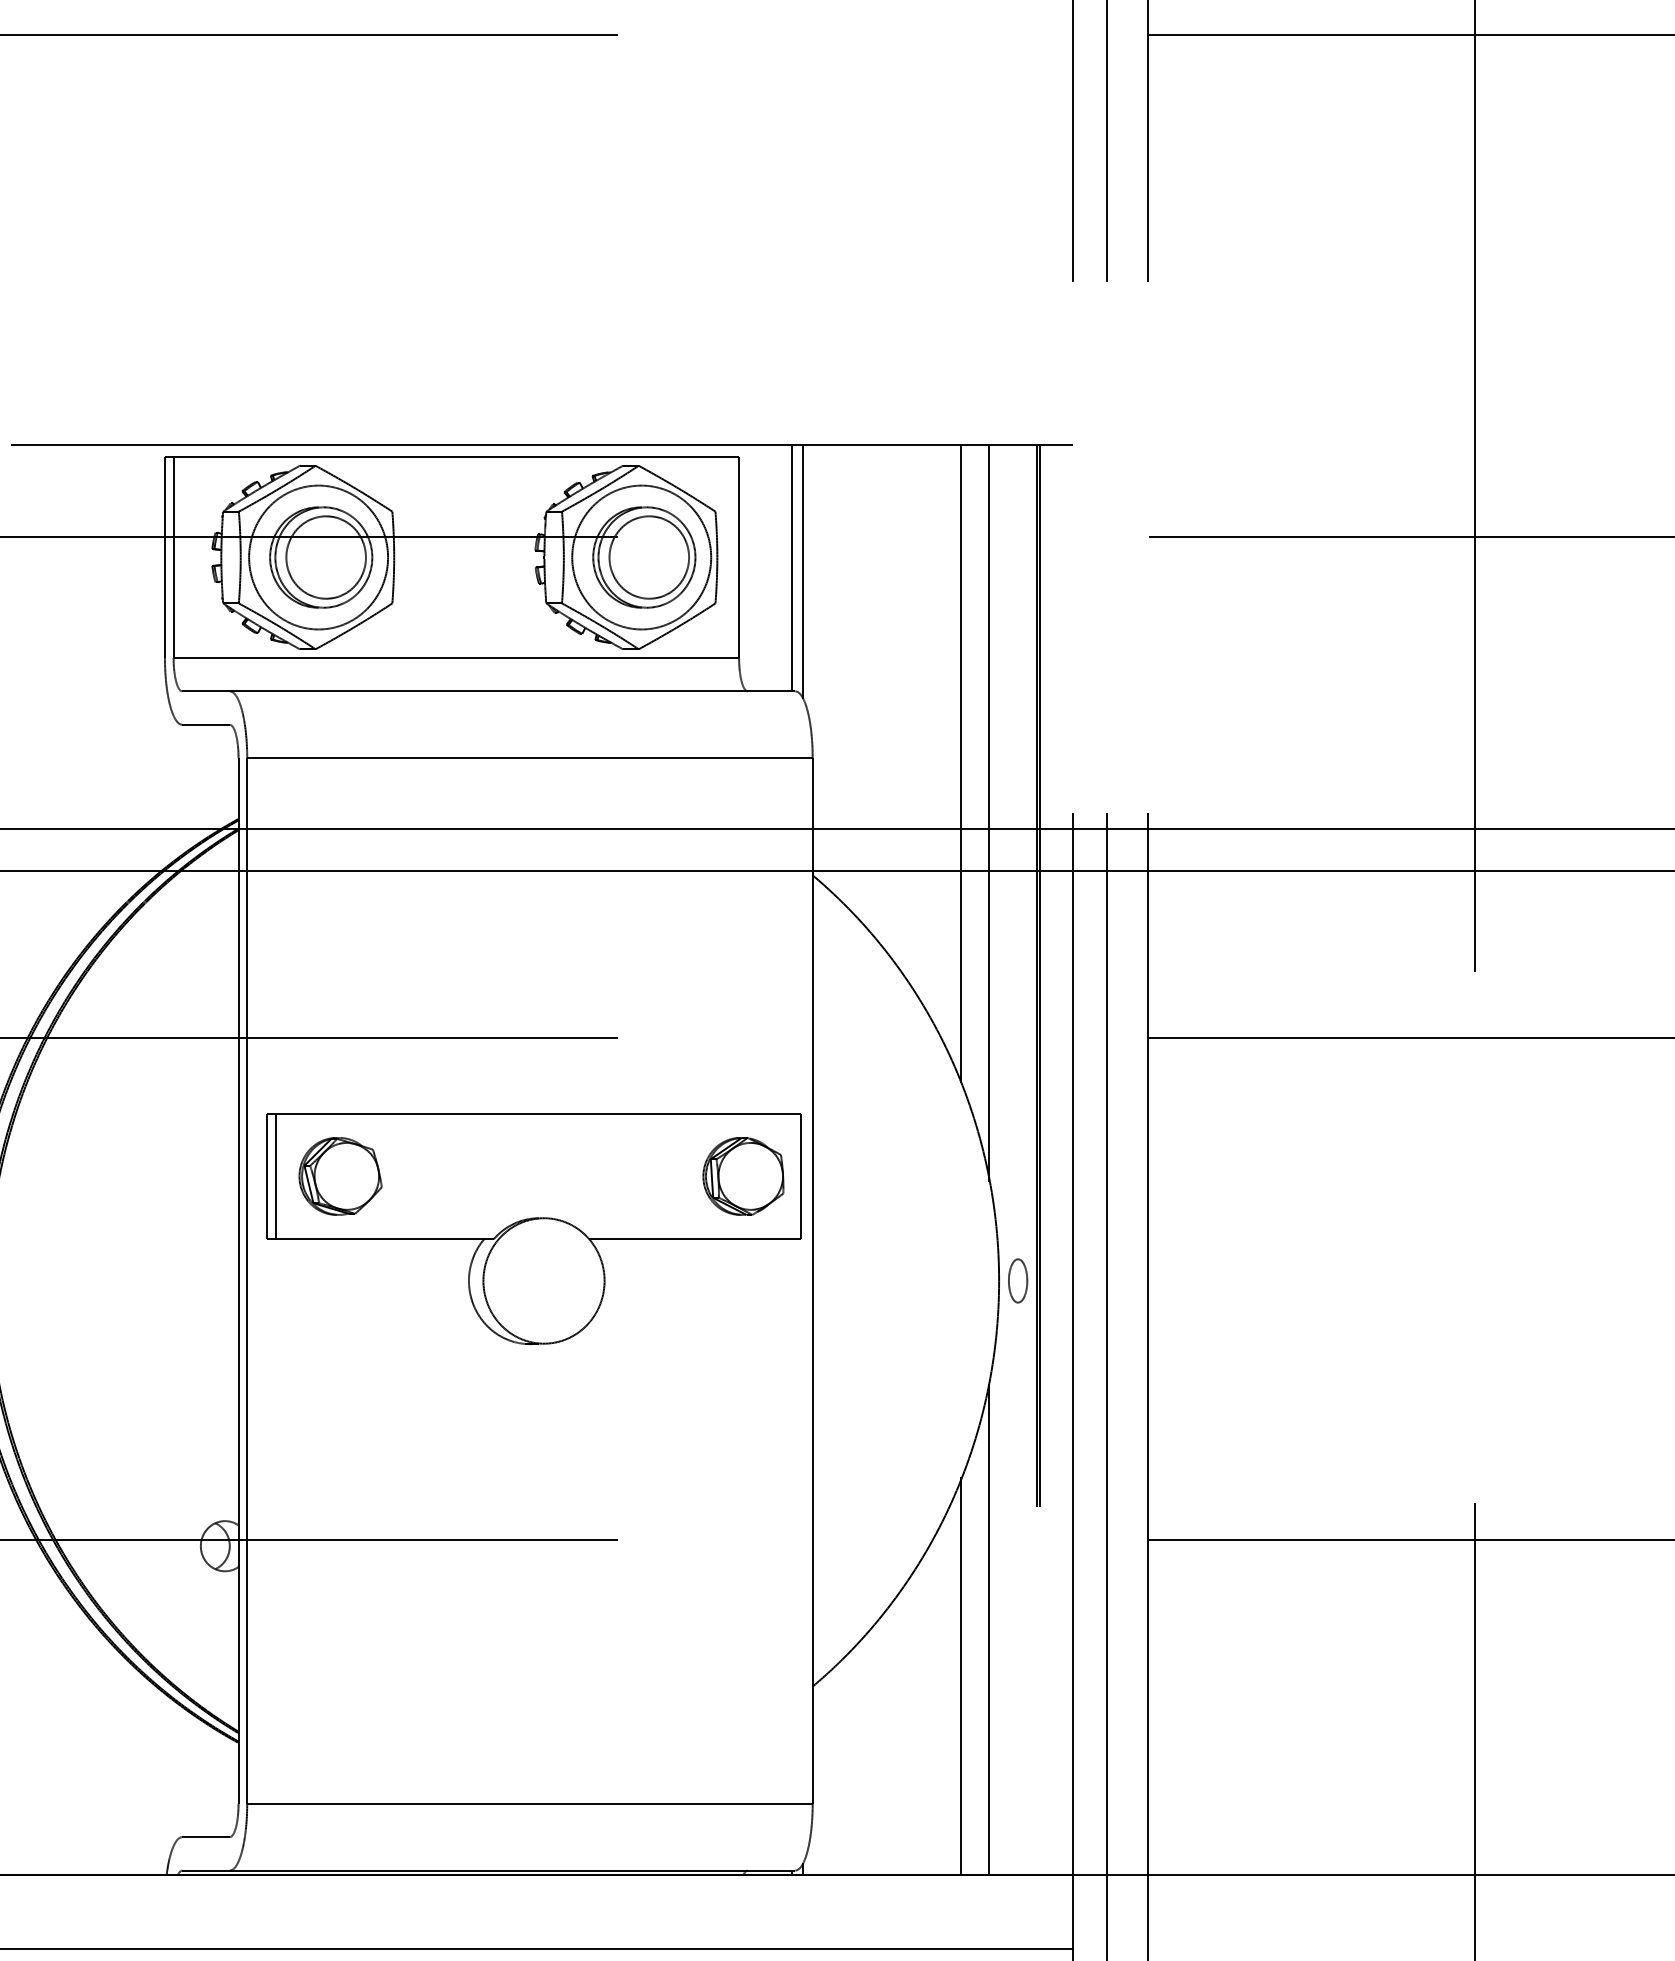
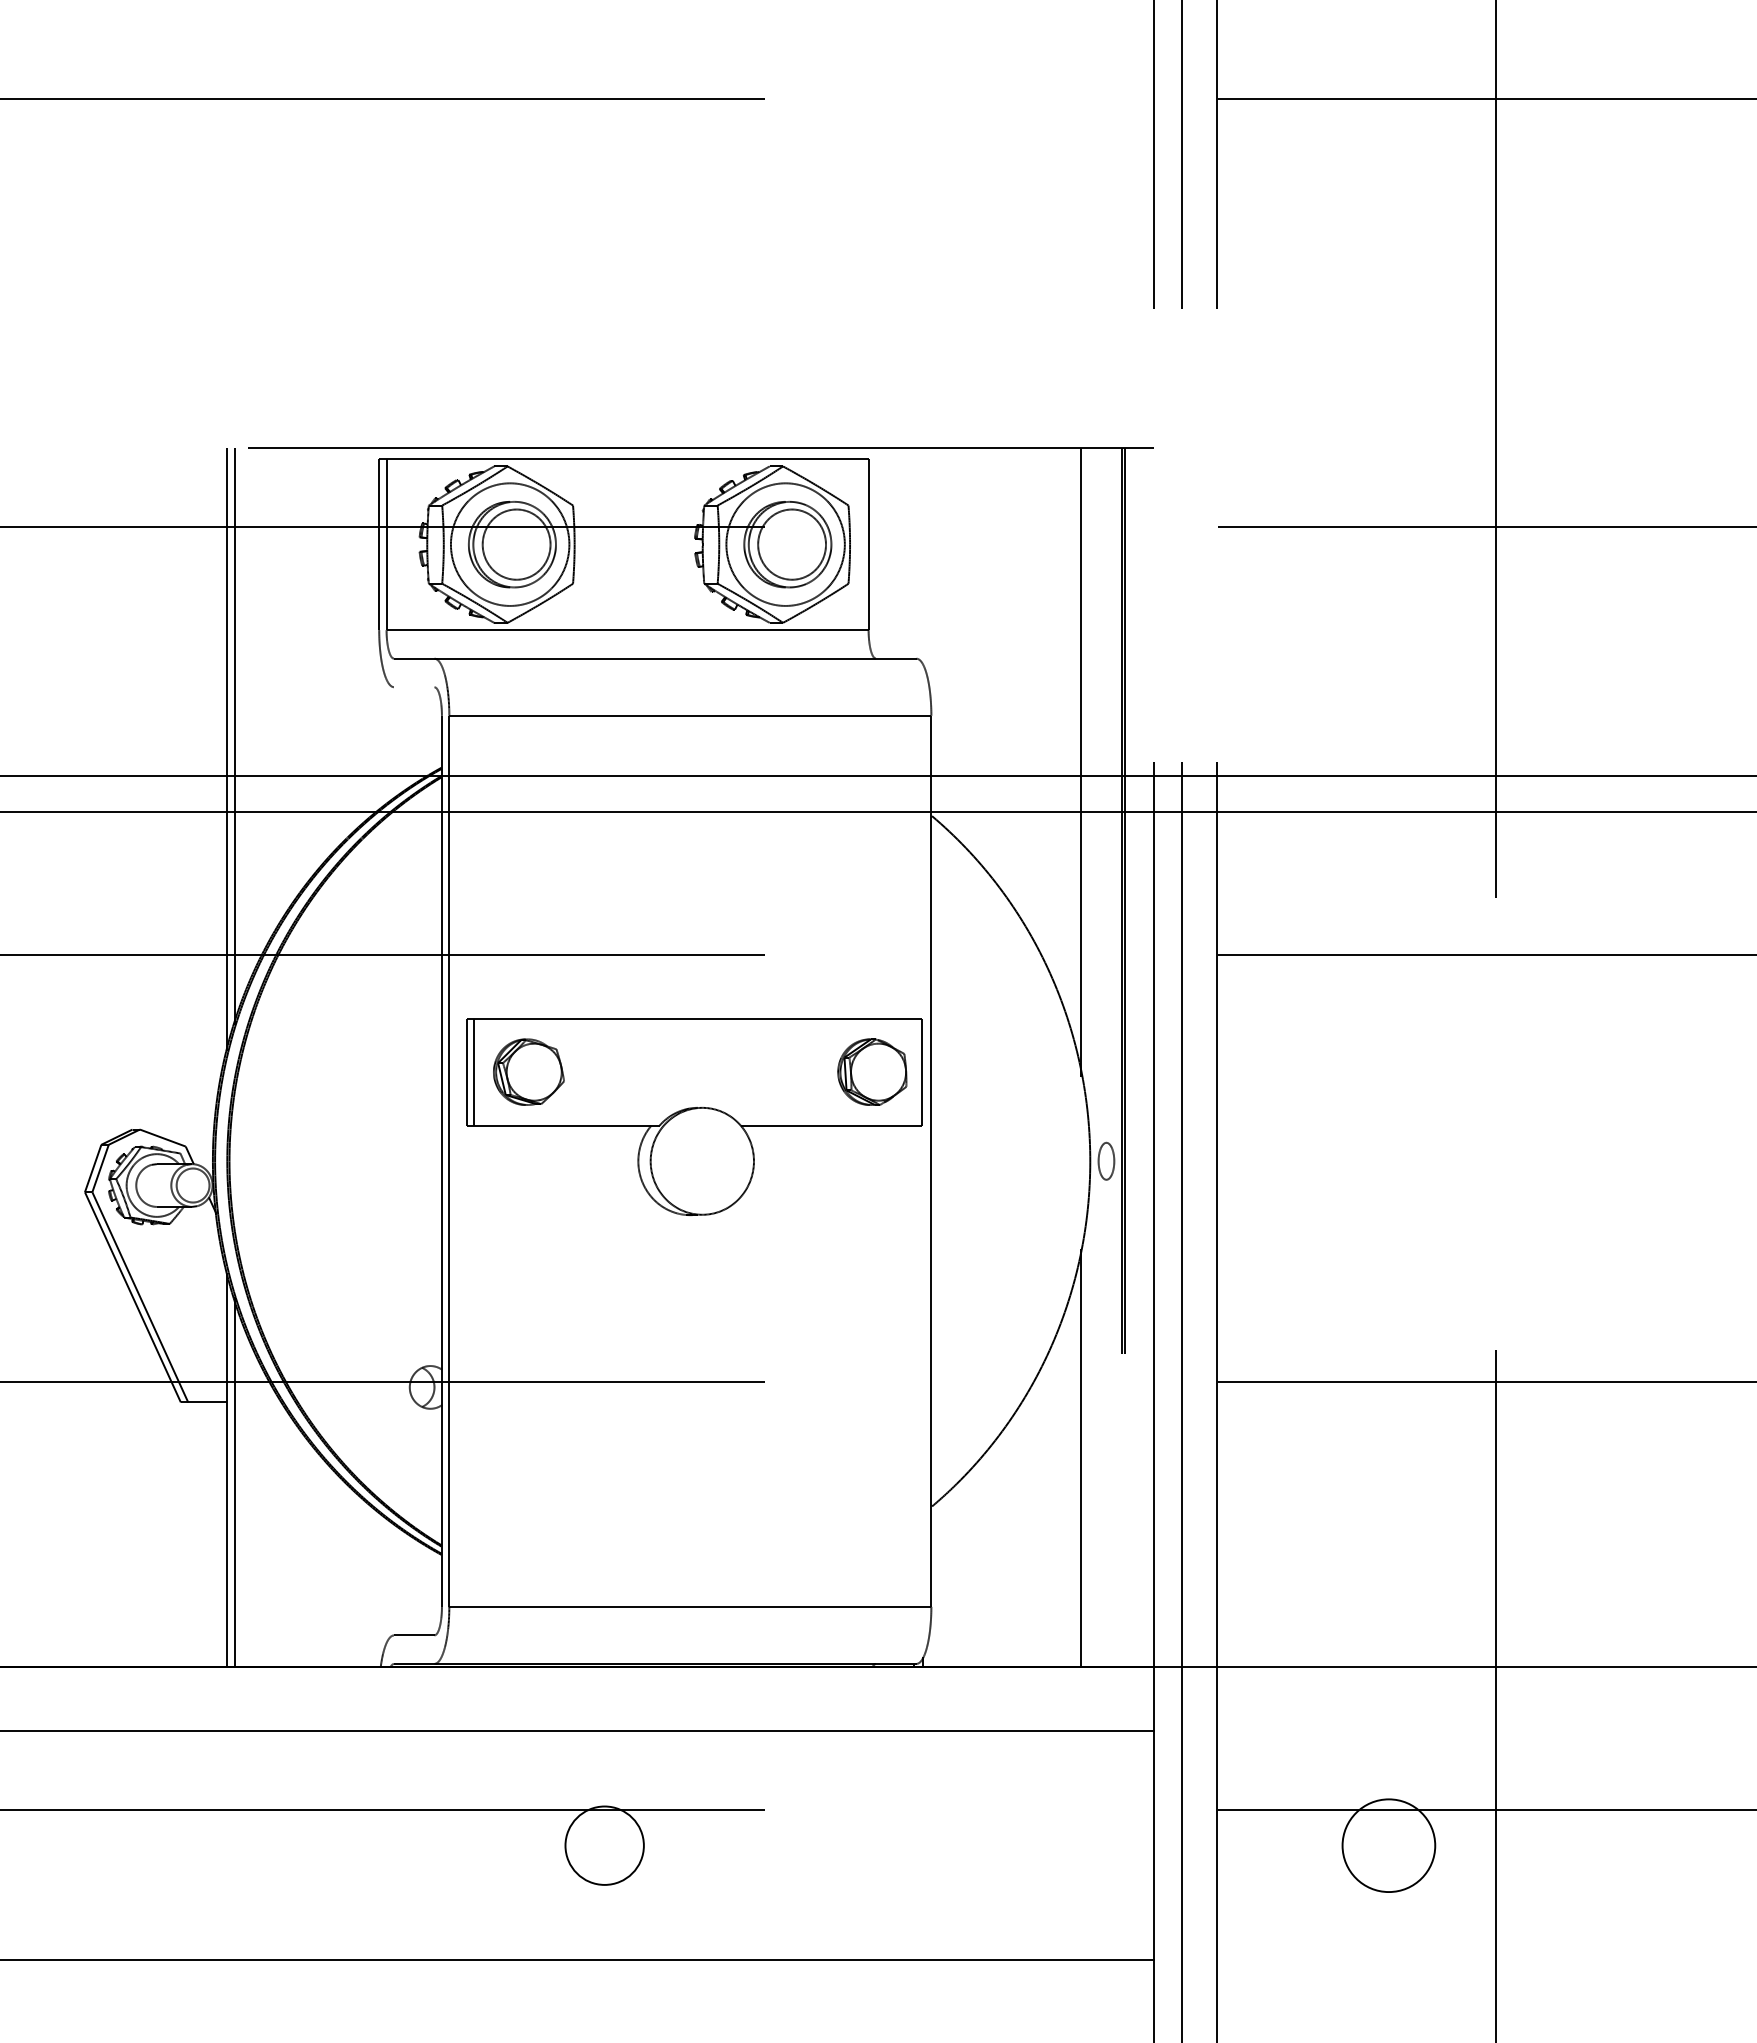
line: (791, 567) -> (913, 553), removed
line: (803, 571) -> (923, 556), removed
line: (205, 725) -> (413, 687), removed
line: (961, 763) -> (1058, 720), removed
line: (961, 1675) -> (1058, 1497), removed

